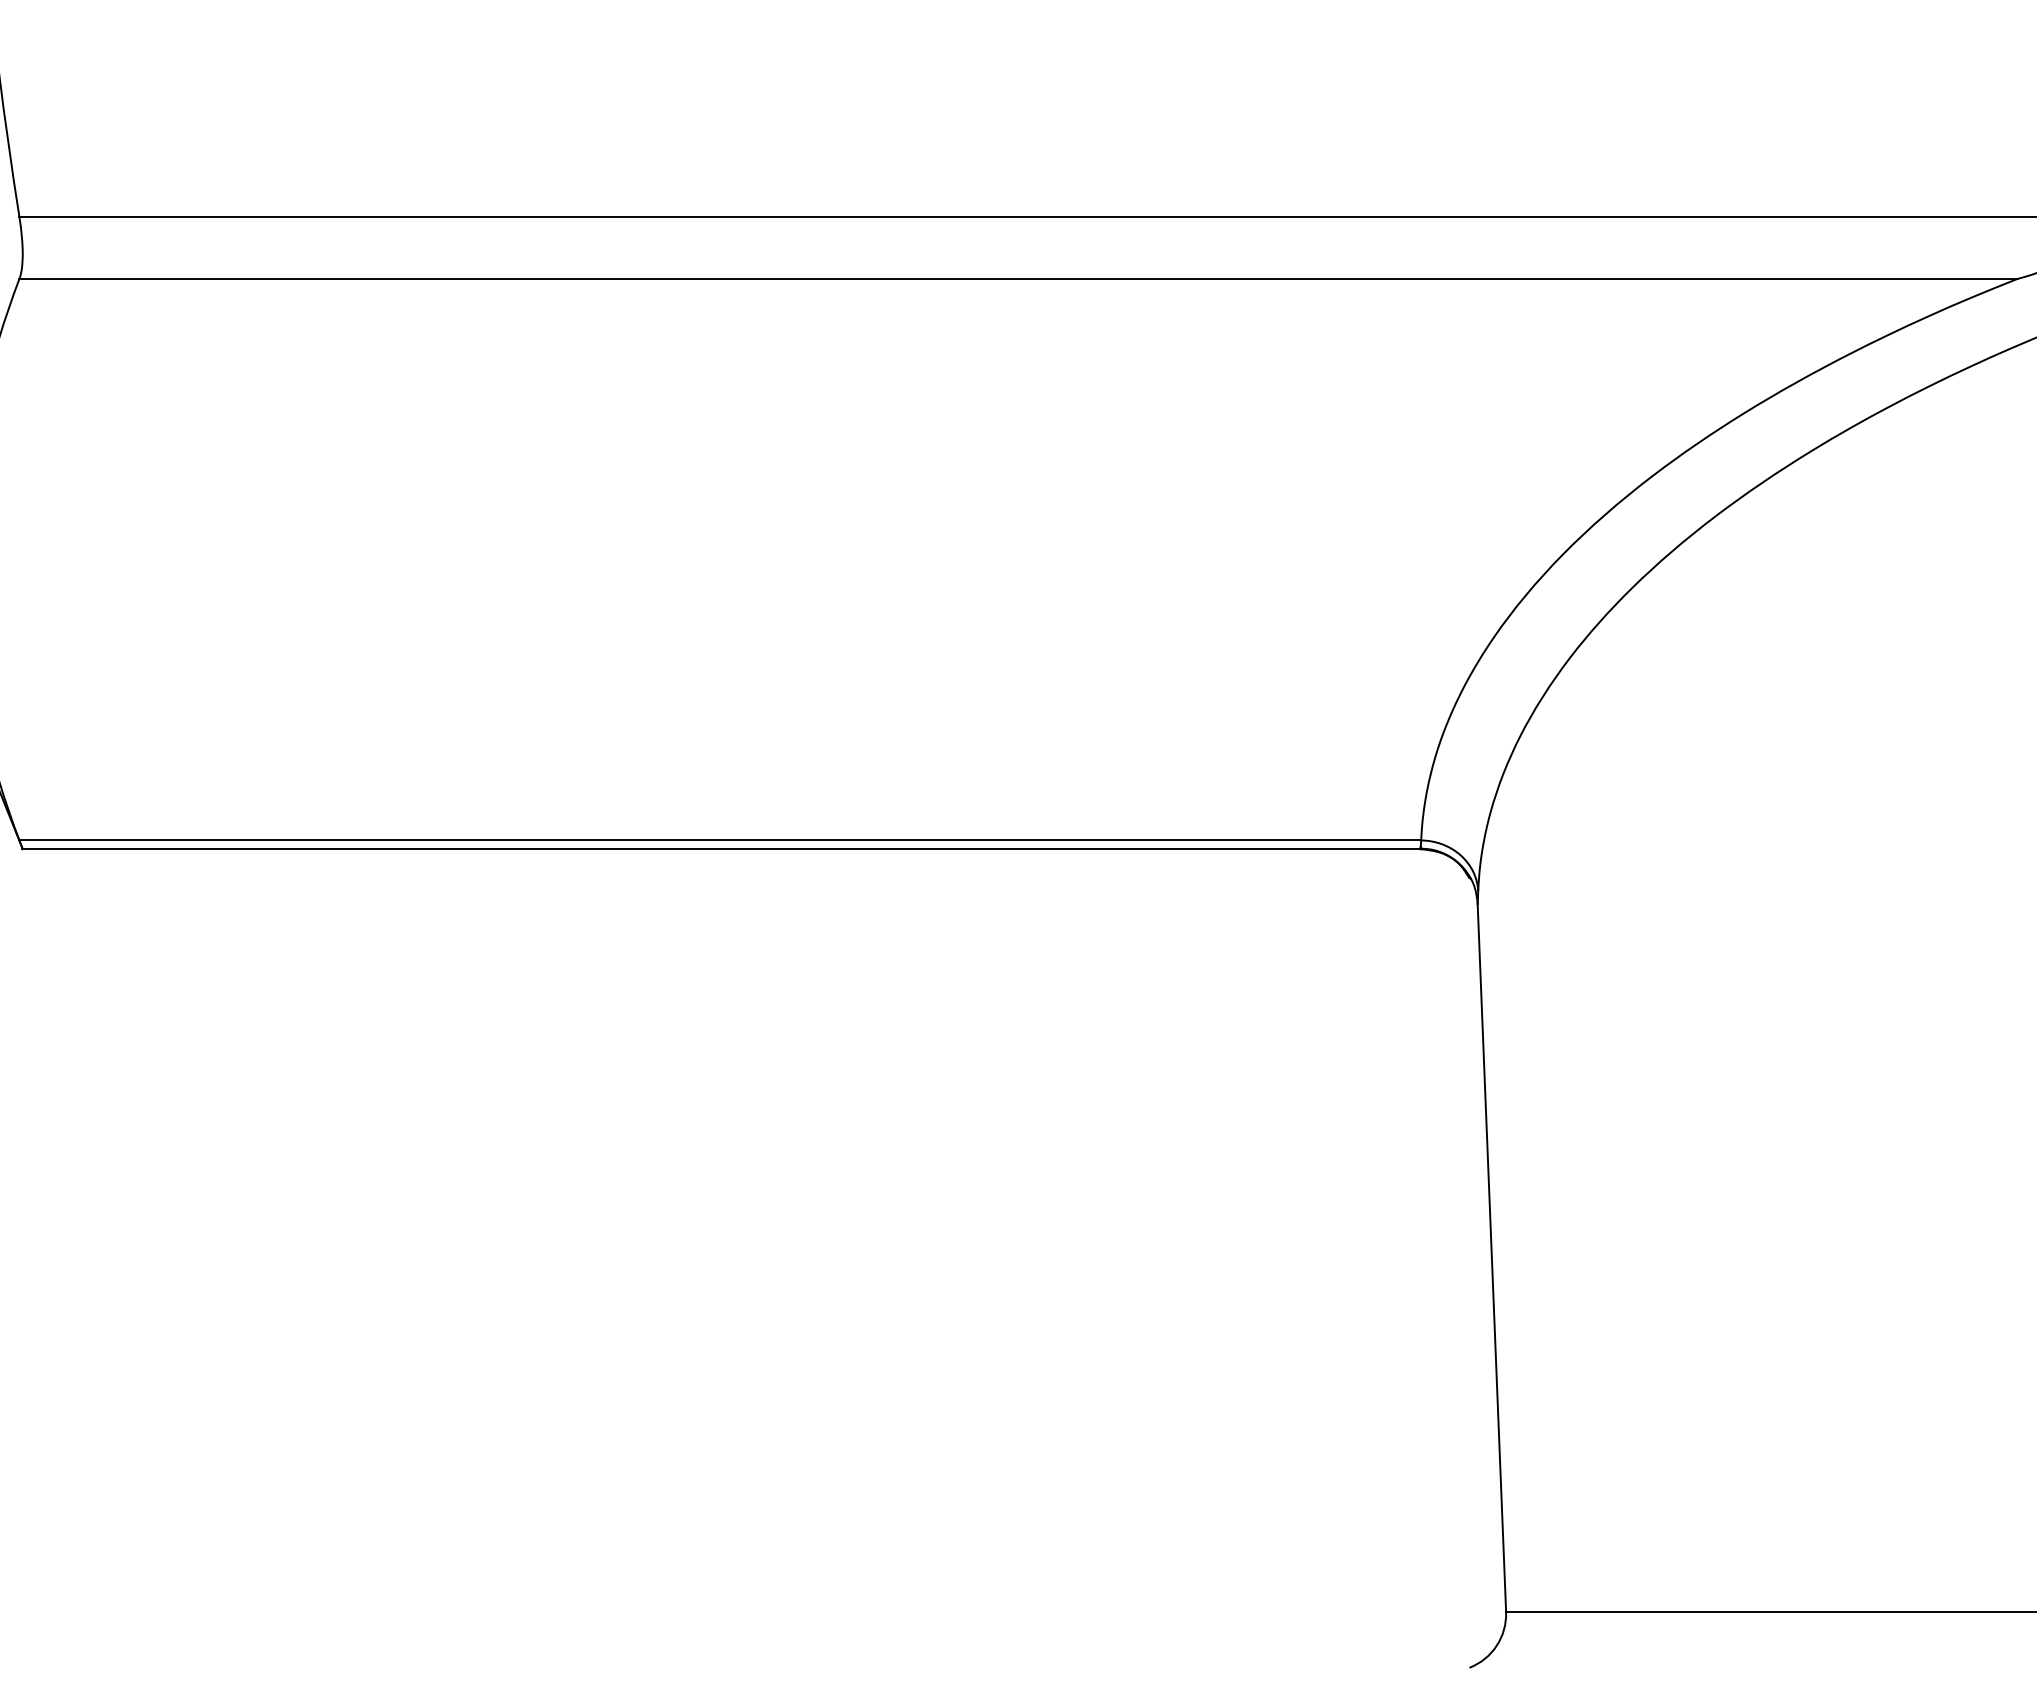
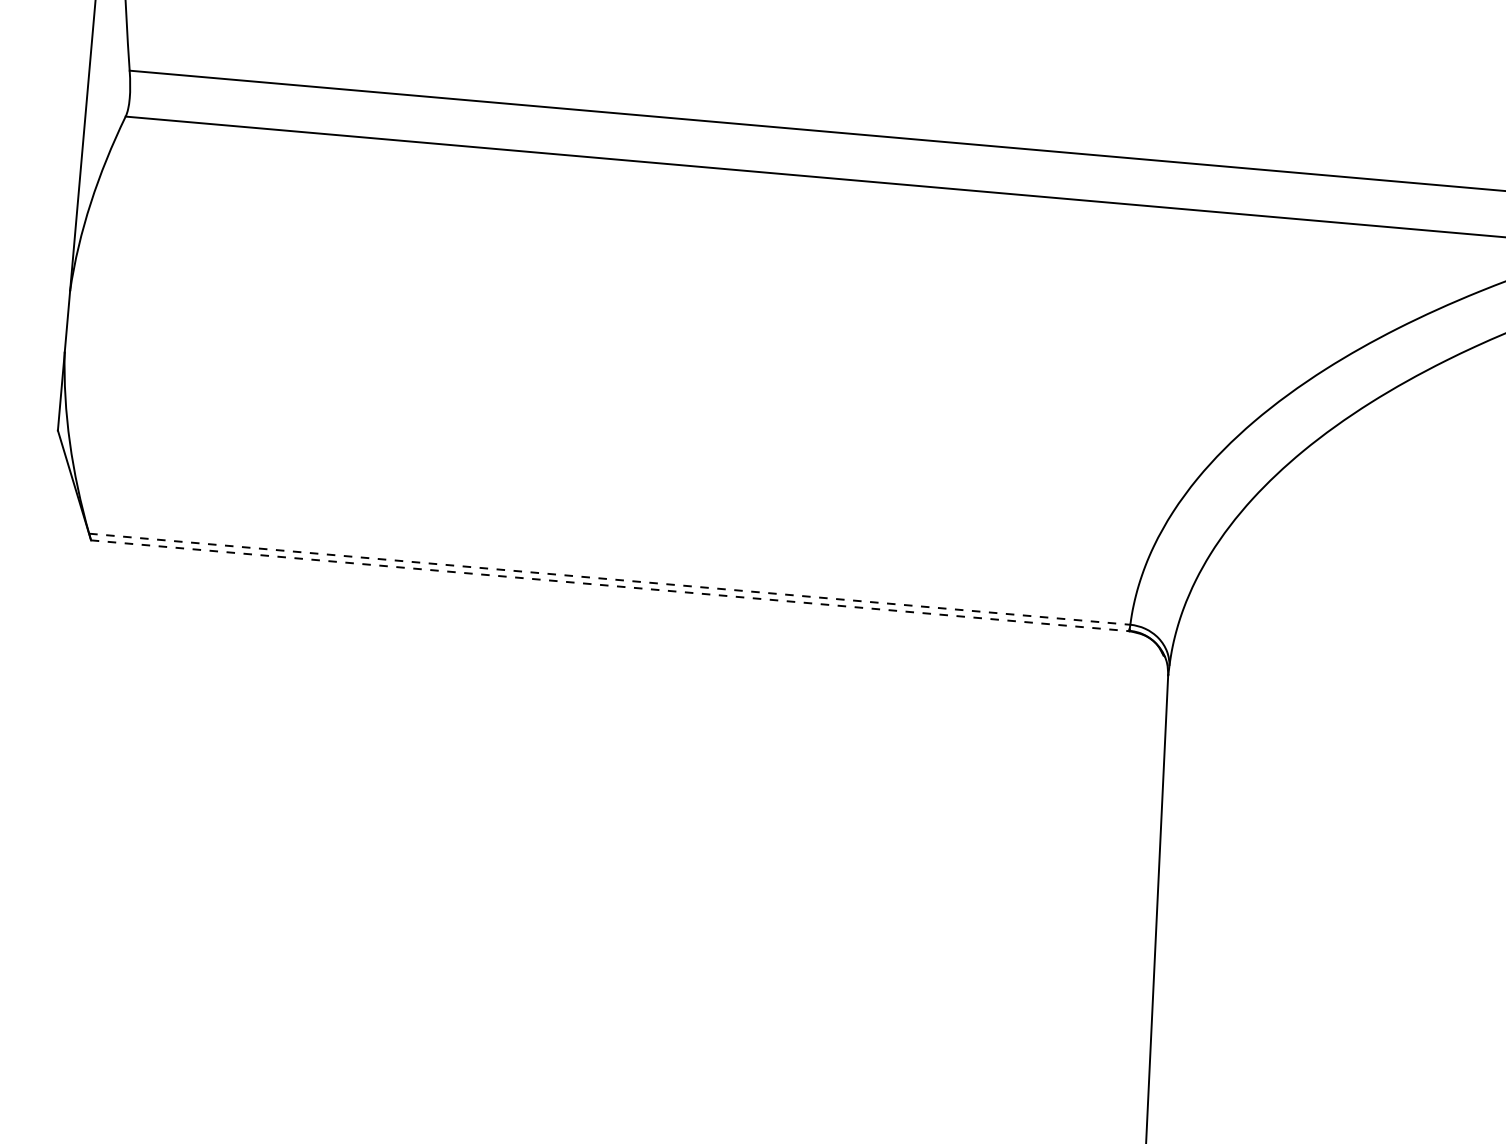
line: (720, 840) -> (609, 579), solid -> dashed
line: (721, 849) -> (610, 586), solid -> dashed

